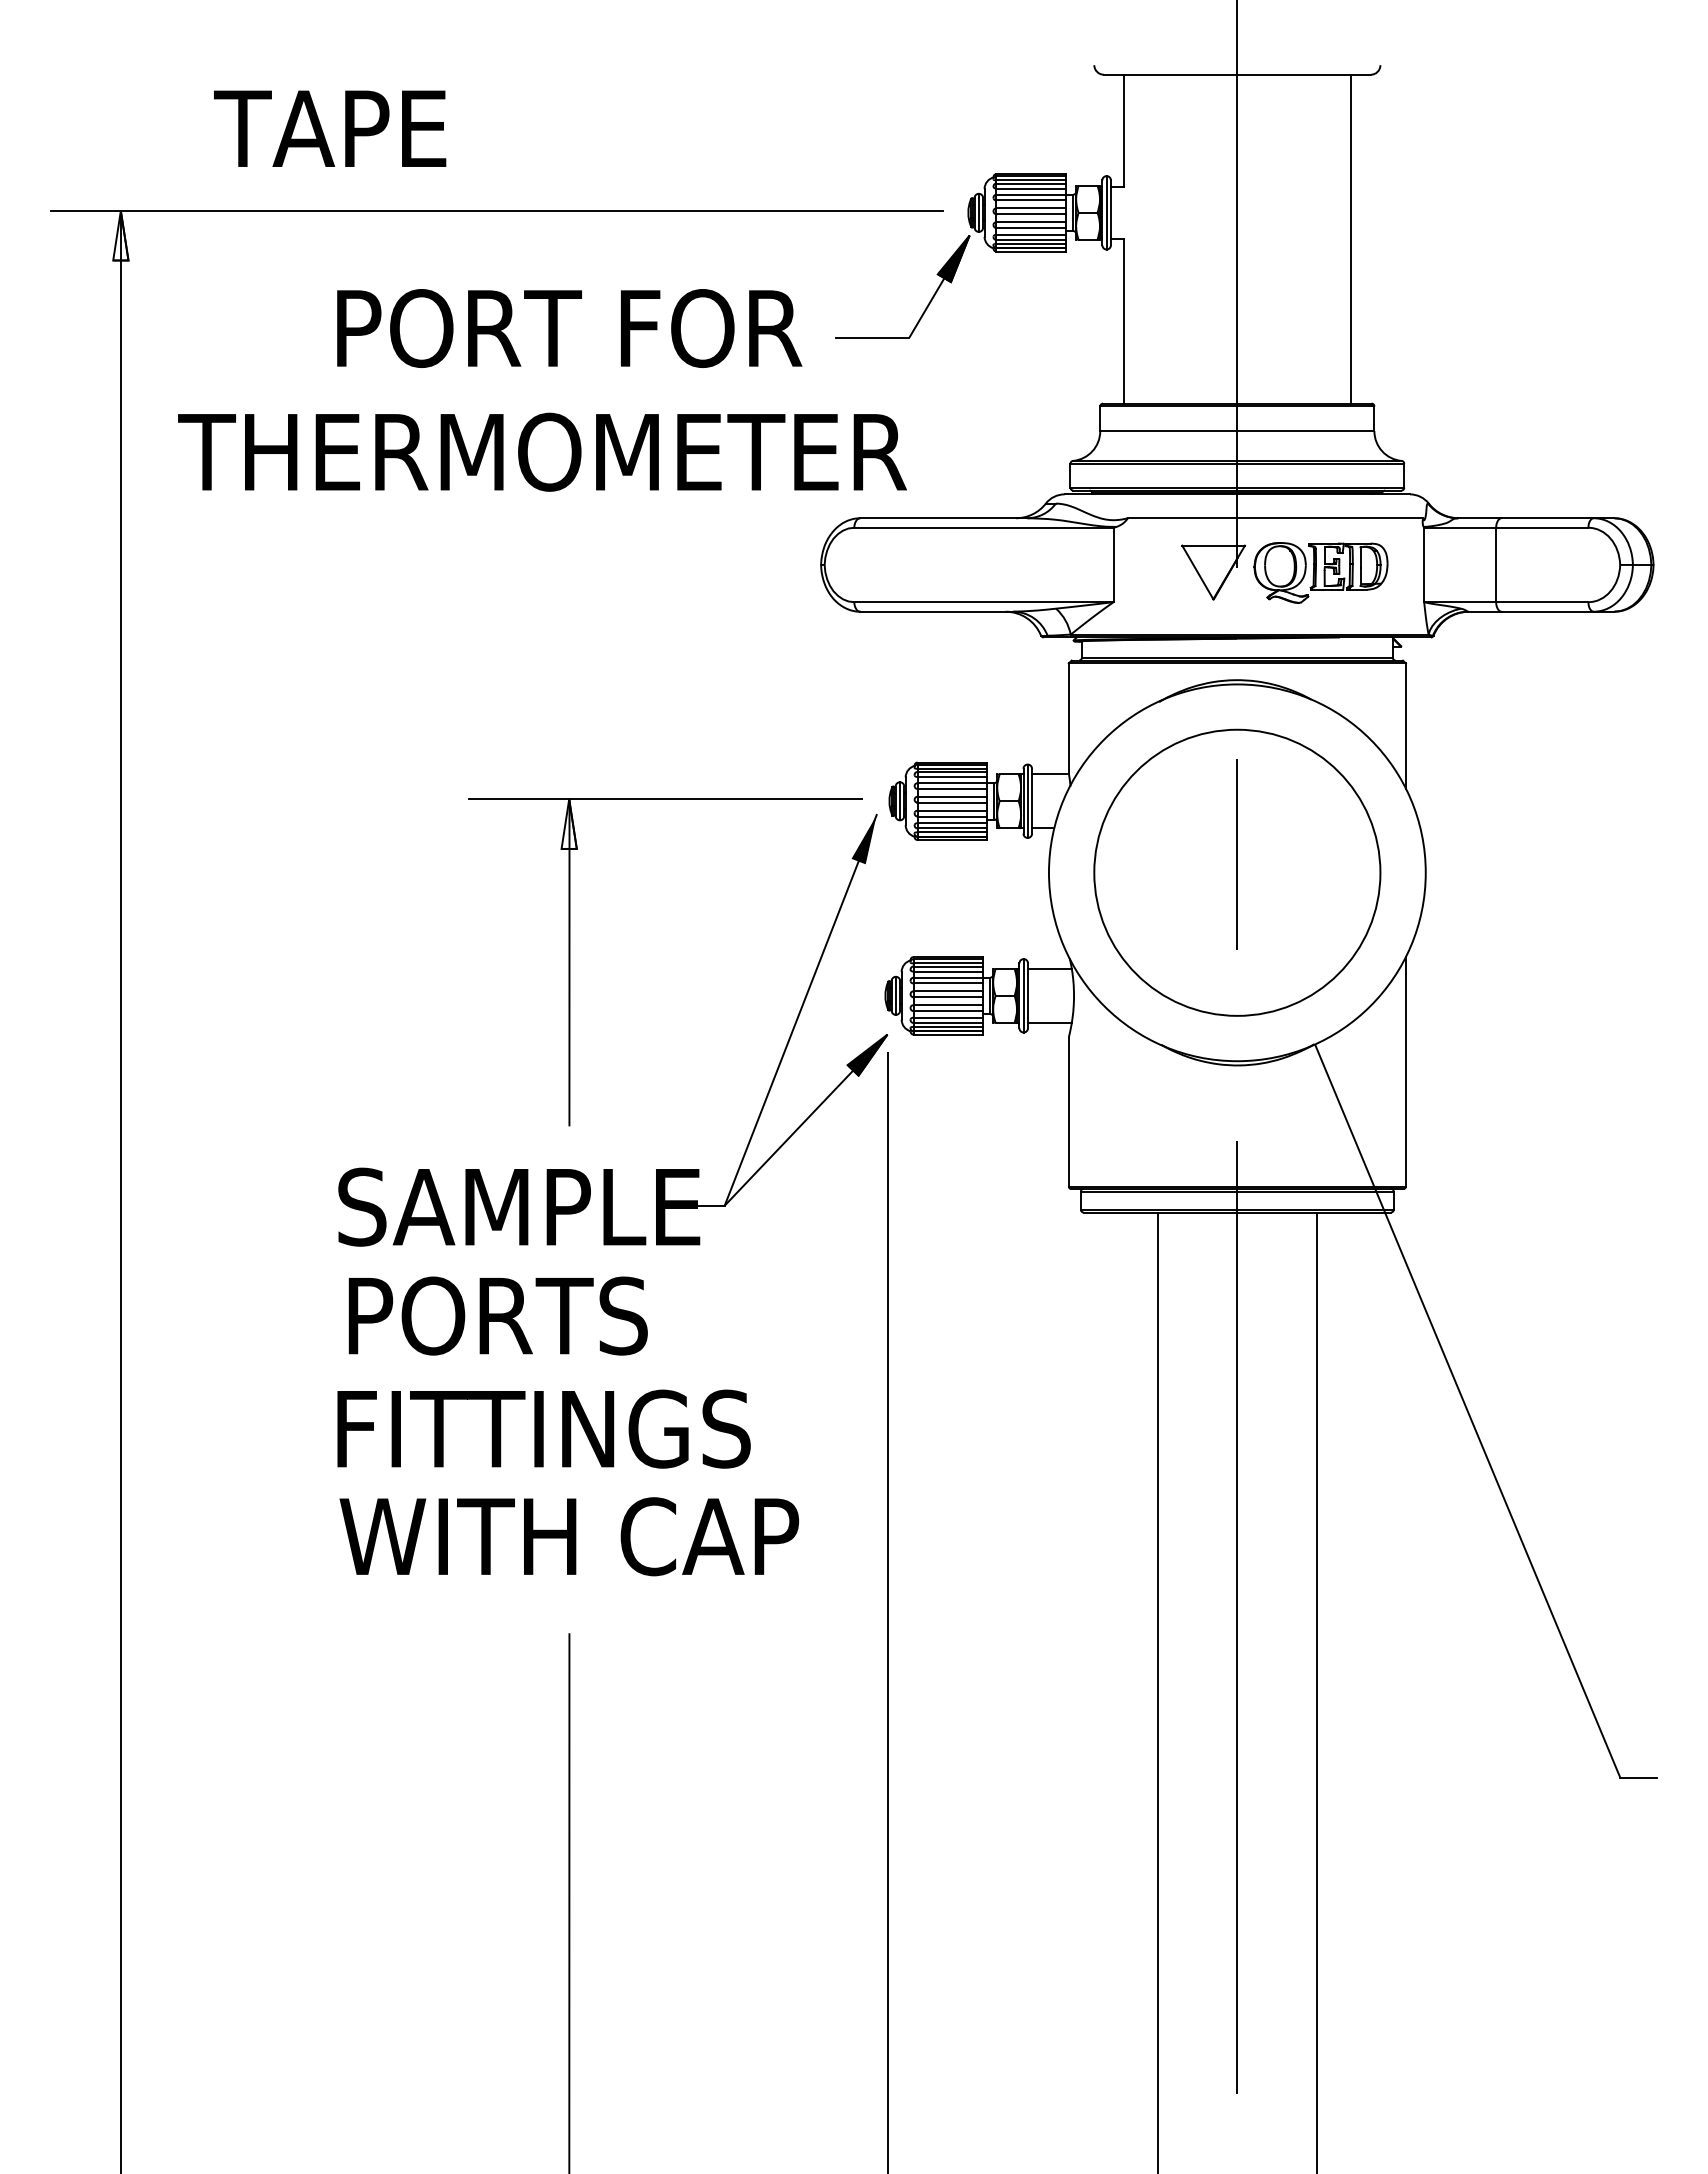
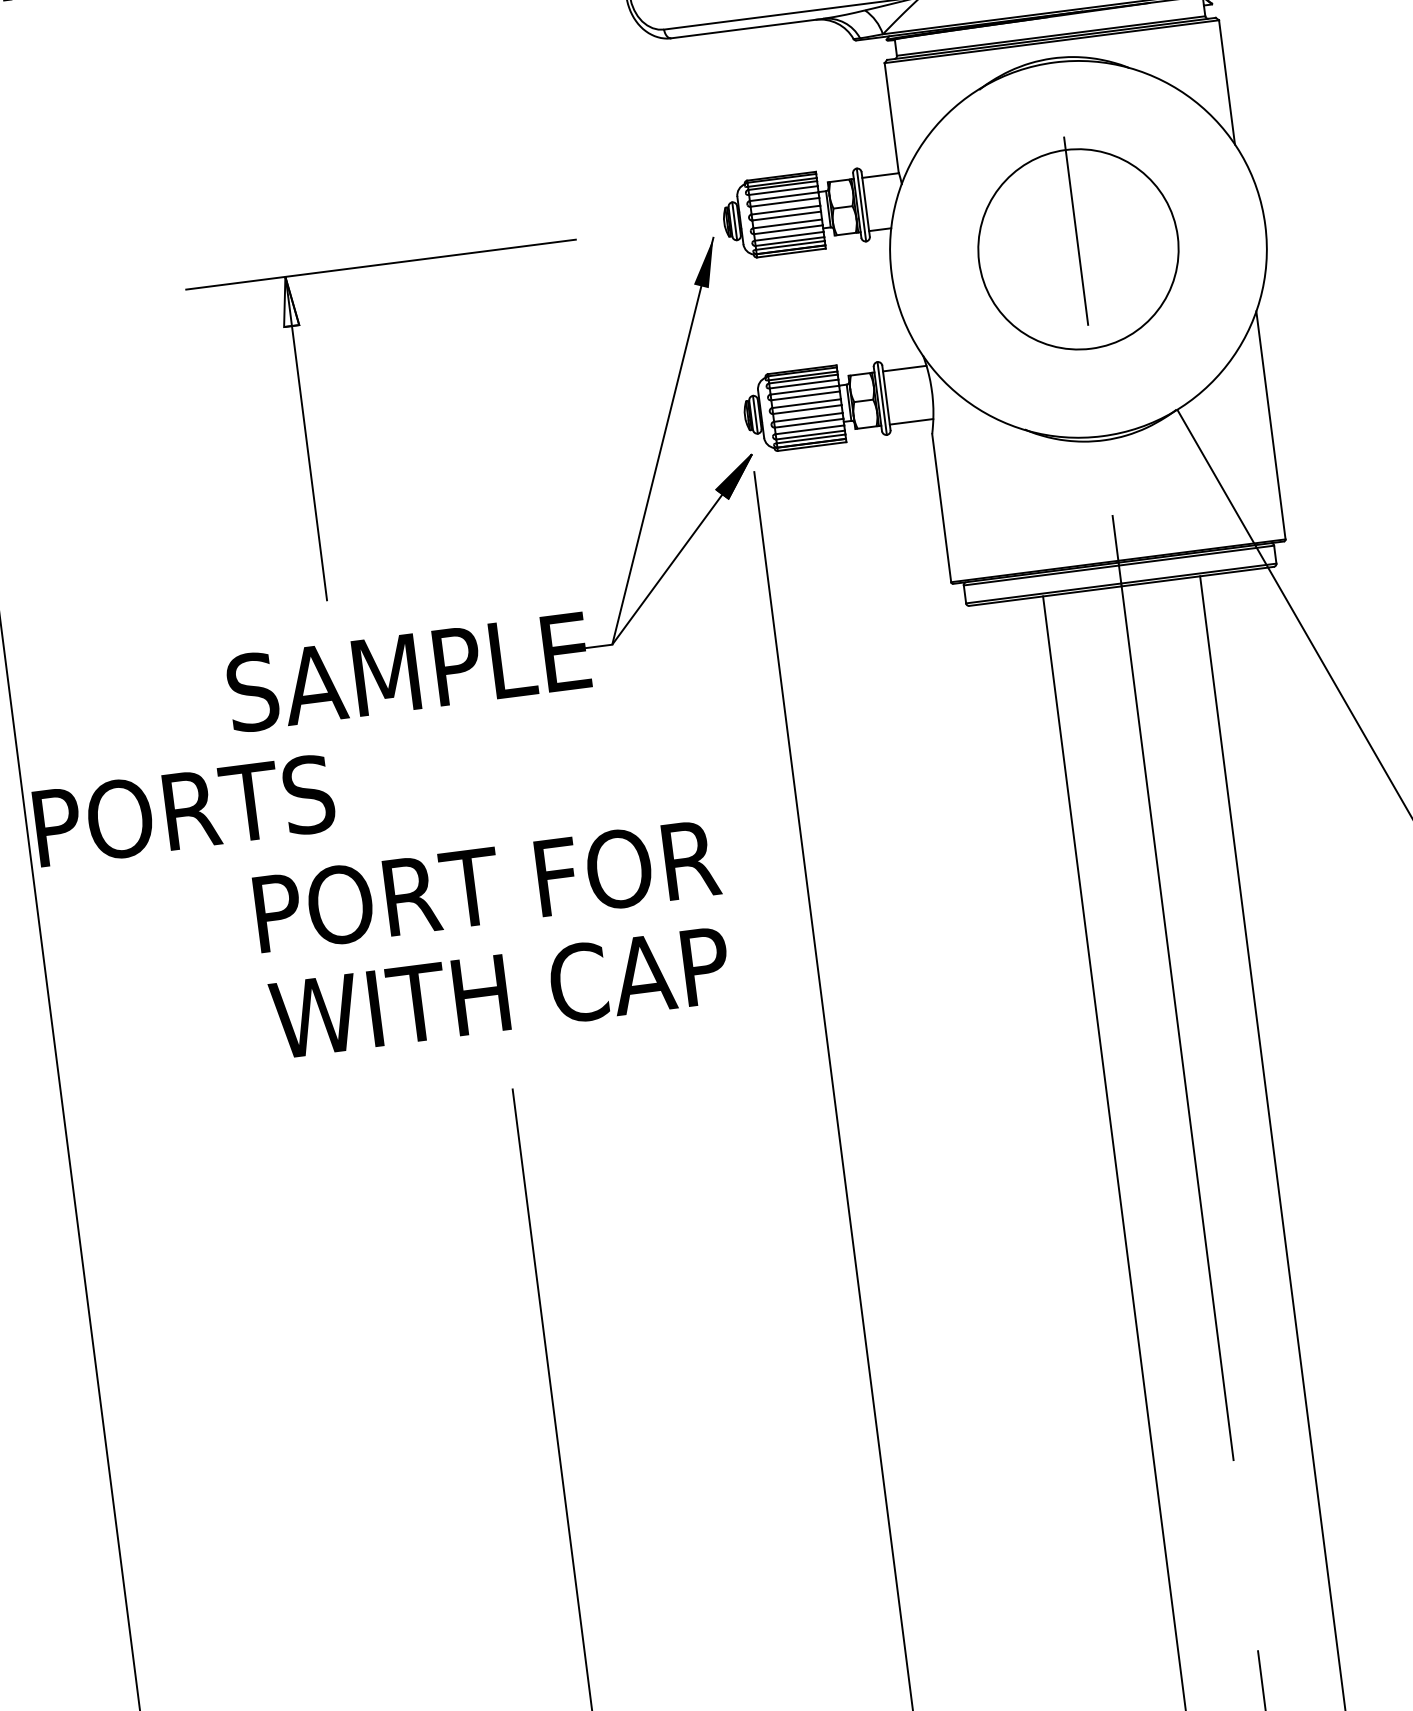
circle: (1237, 872) -> (1078, 249), size x0.7
part: (570, 962) -> (307, 438), moved
text: (497, 1315) -> (183, 810), moved
text: (574, 1428) -> (491, 884), FITTINGS -> PORT FOR

